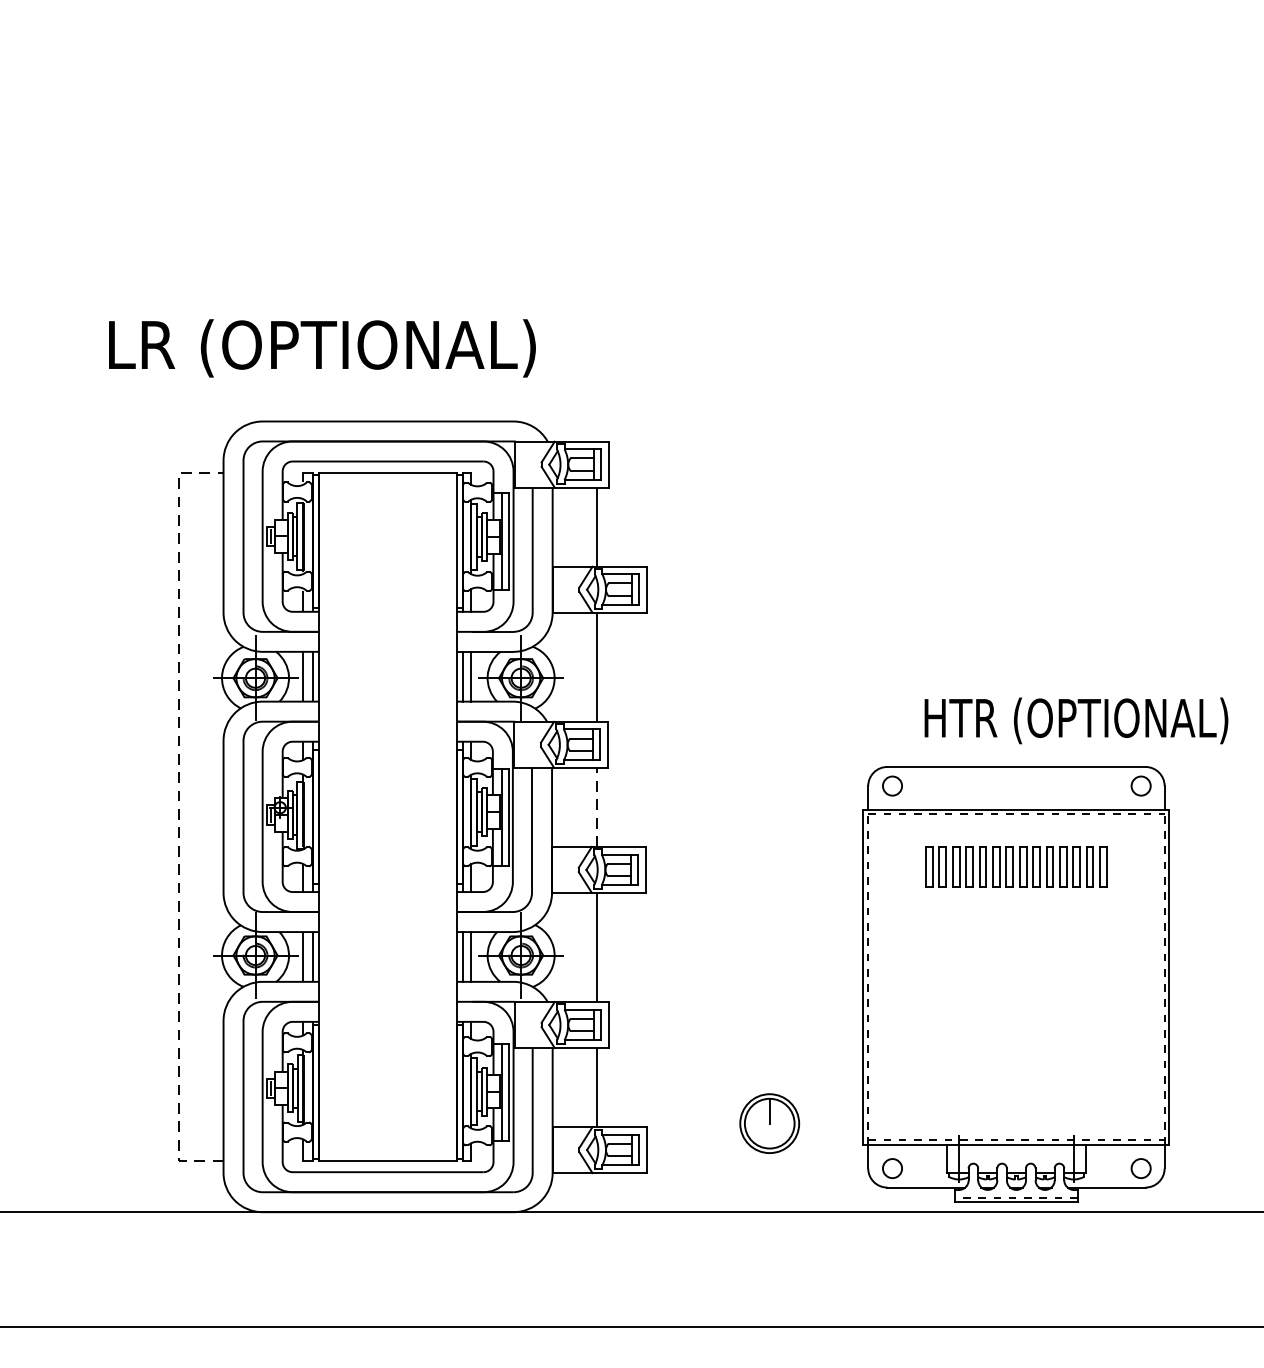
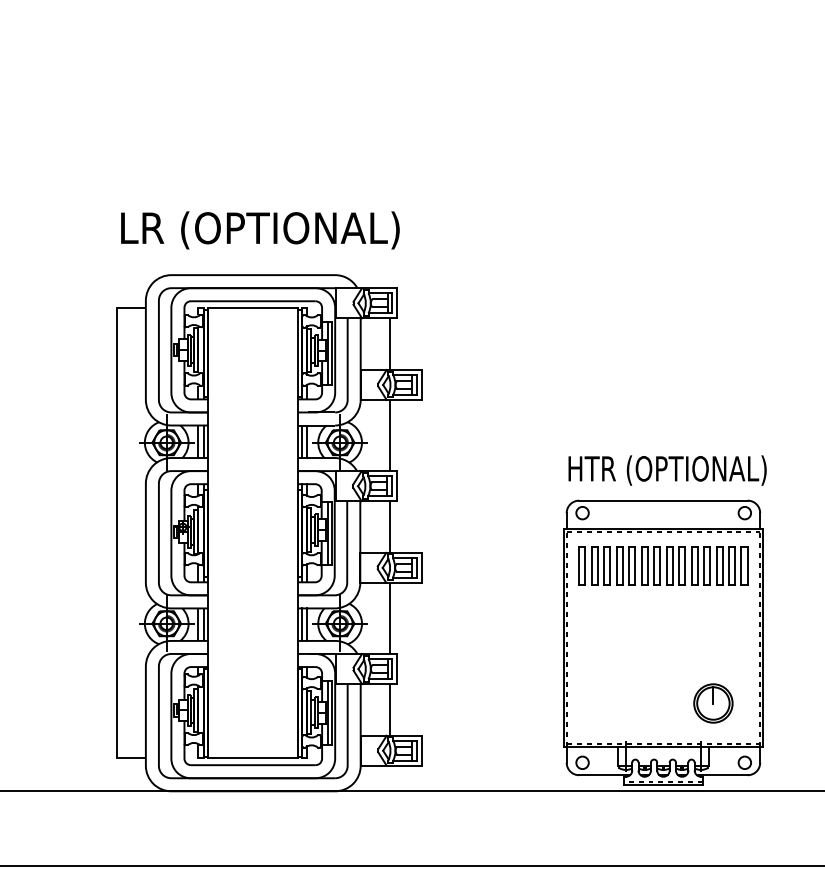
text: (322, 348) -> (260, 230), moved
text: (1076, 720) -> (667, 470), moved
line: (596, 808) -> (389, 527), dashed -> solid
line: (178, 817) -> (116, 533), dashed -> solid
part: (1016, 866) -> (663, 565), size x1.43
part: (769, 1123) -> (713, 703), moved

